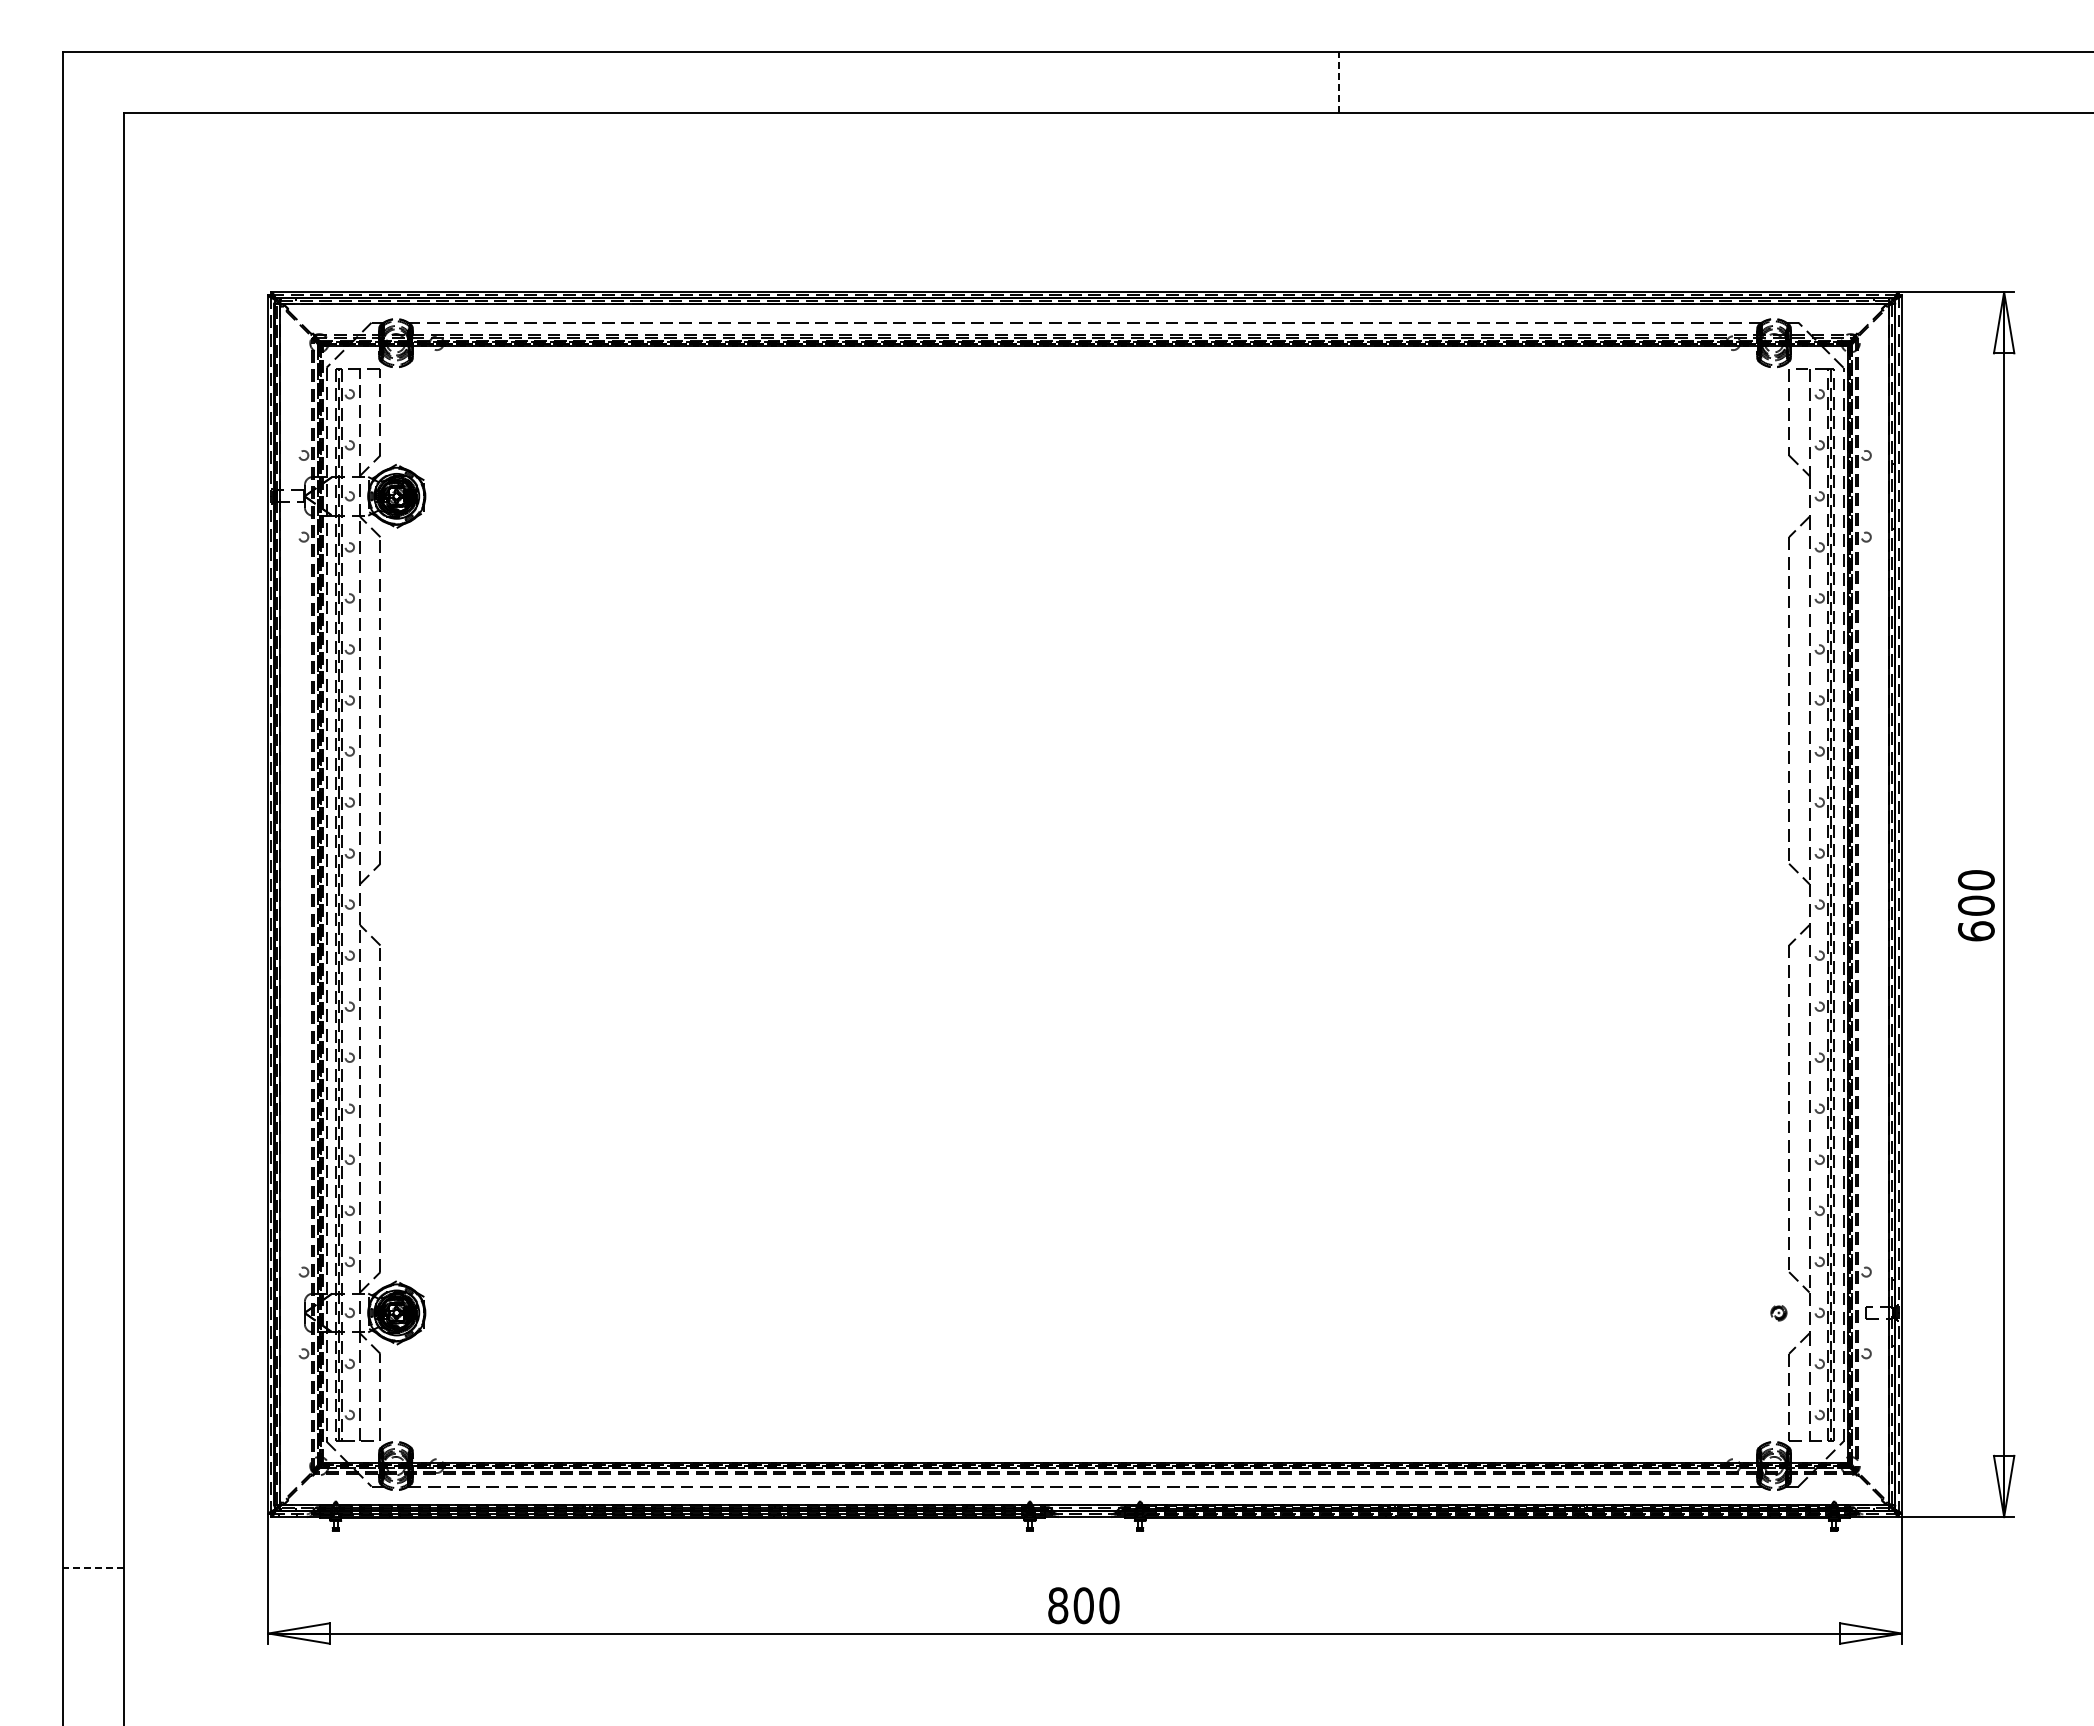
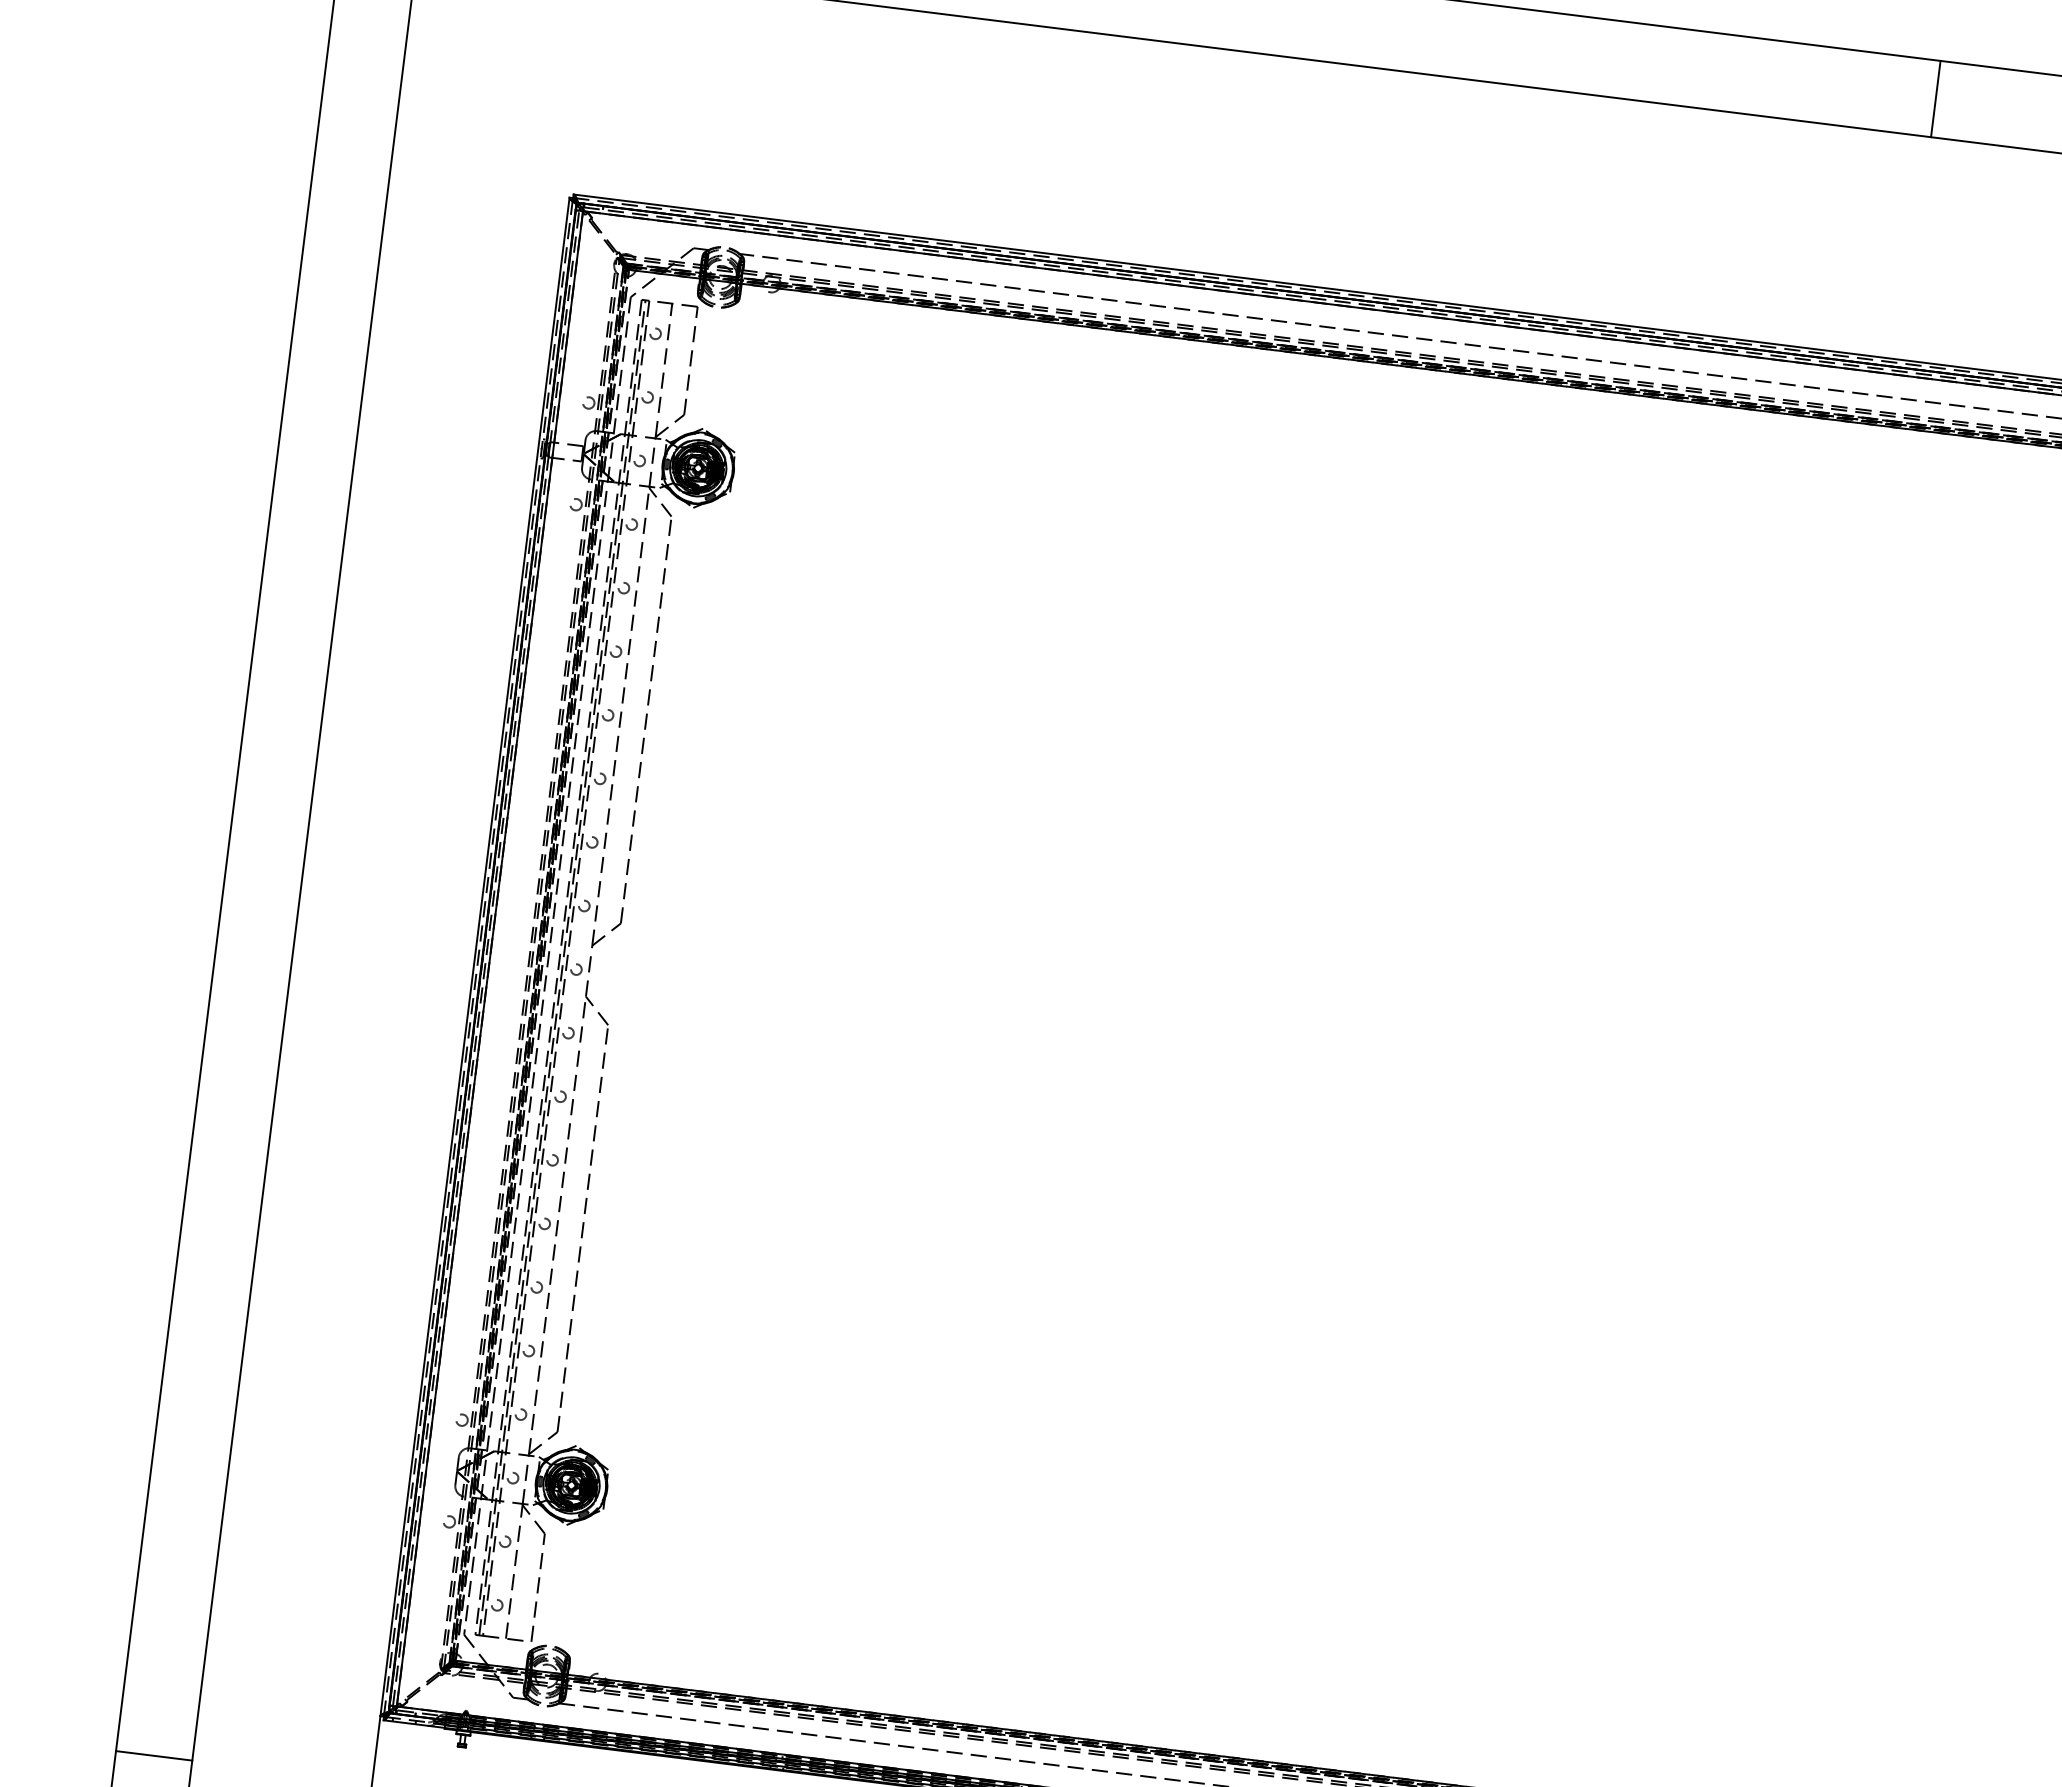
line: (1338, 82) -> (1935, 98), dashed -> solid
line: (93, 1567) -> (154, 1755), dashed -> solid

